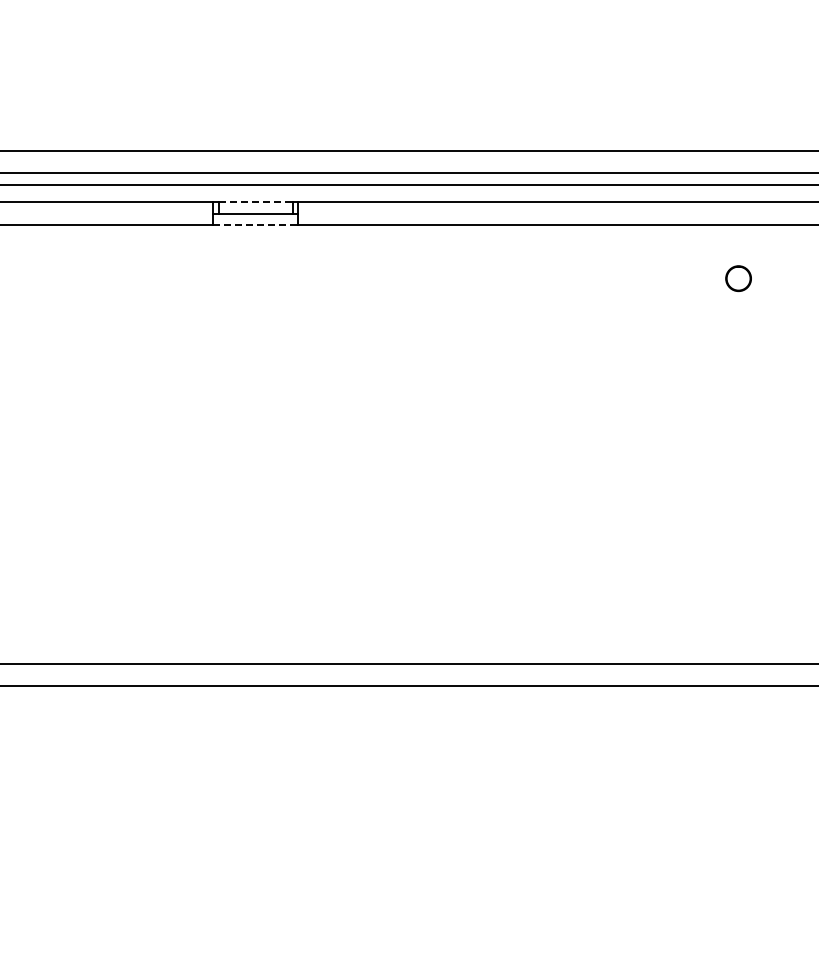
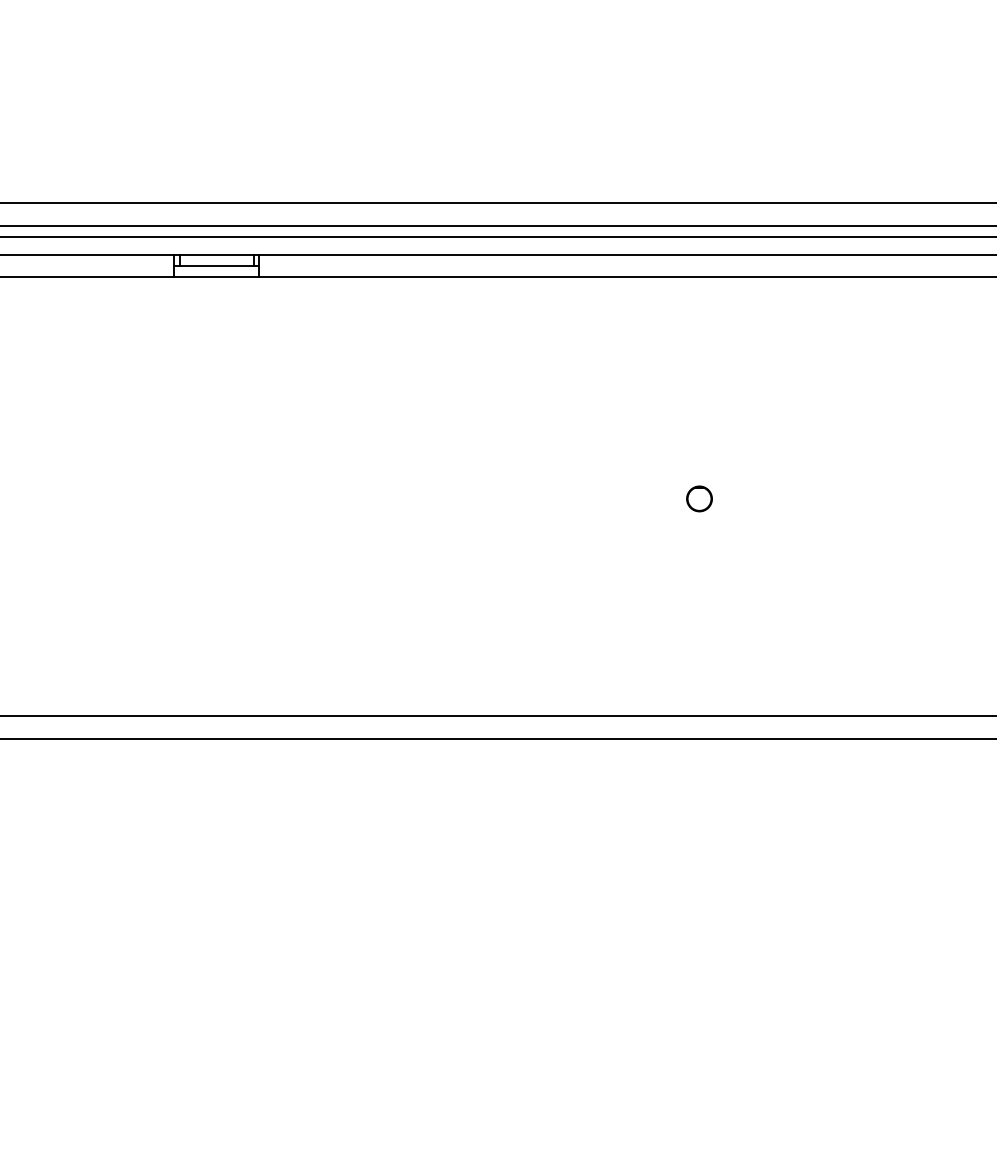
line: (255, 202) -> (216, 254), dashed -> solid
line: (255, 225) -> (216, 277), dashed -> solid
part: (738, 278) -> (699, 498), moved

